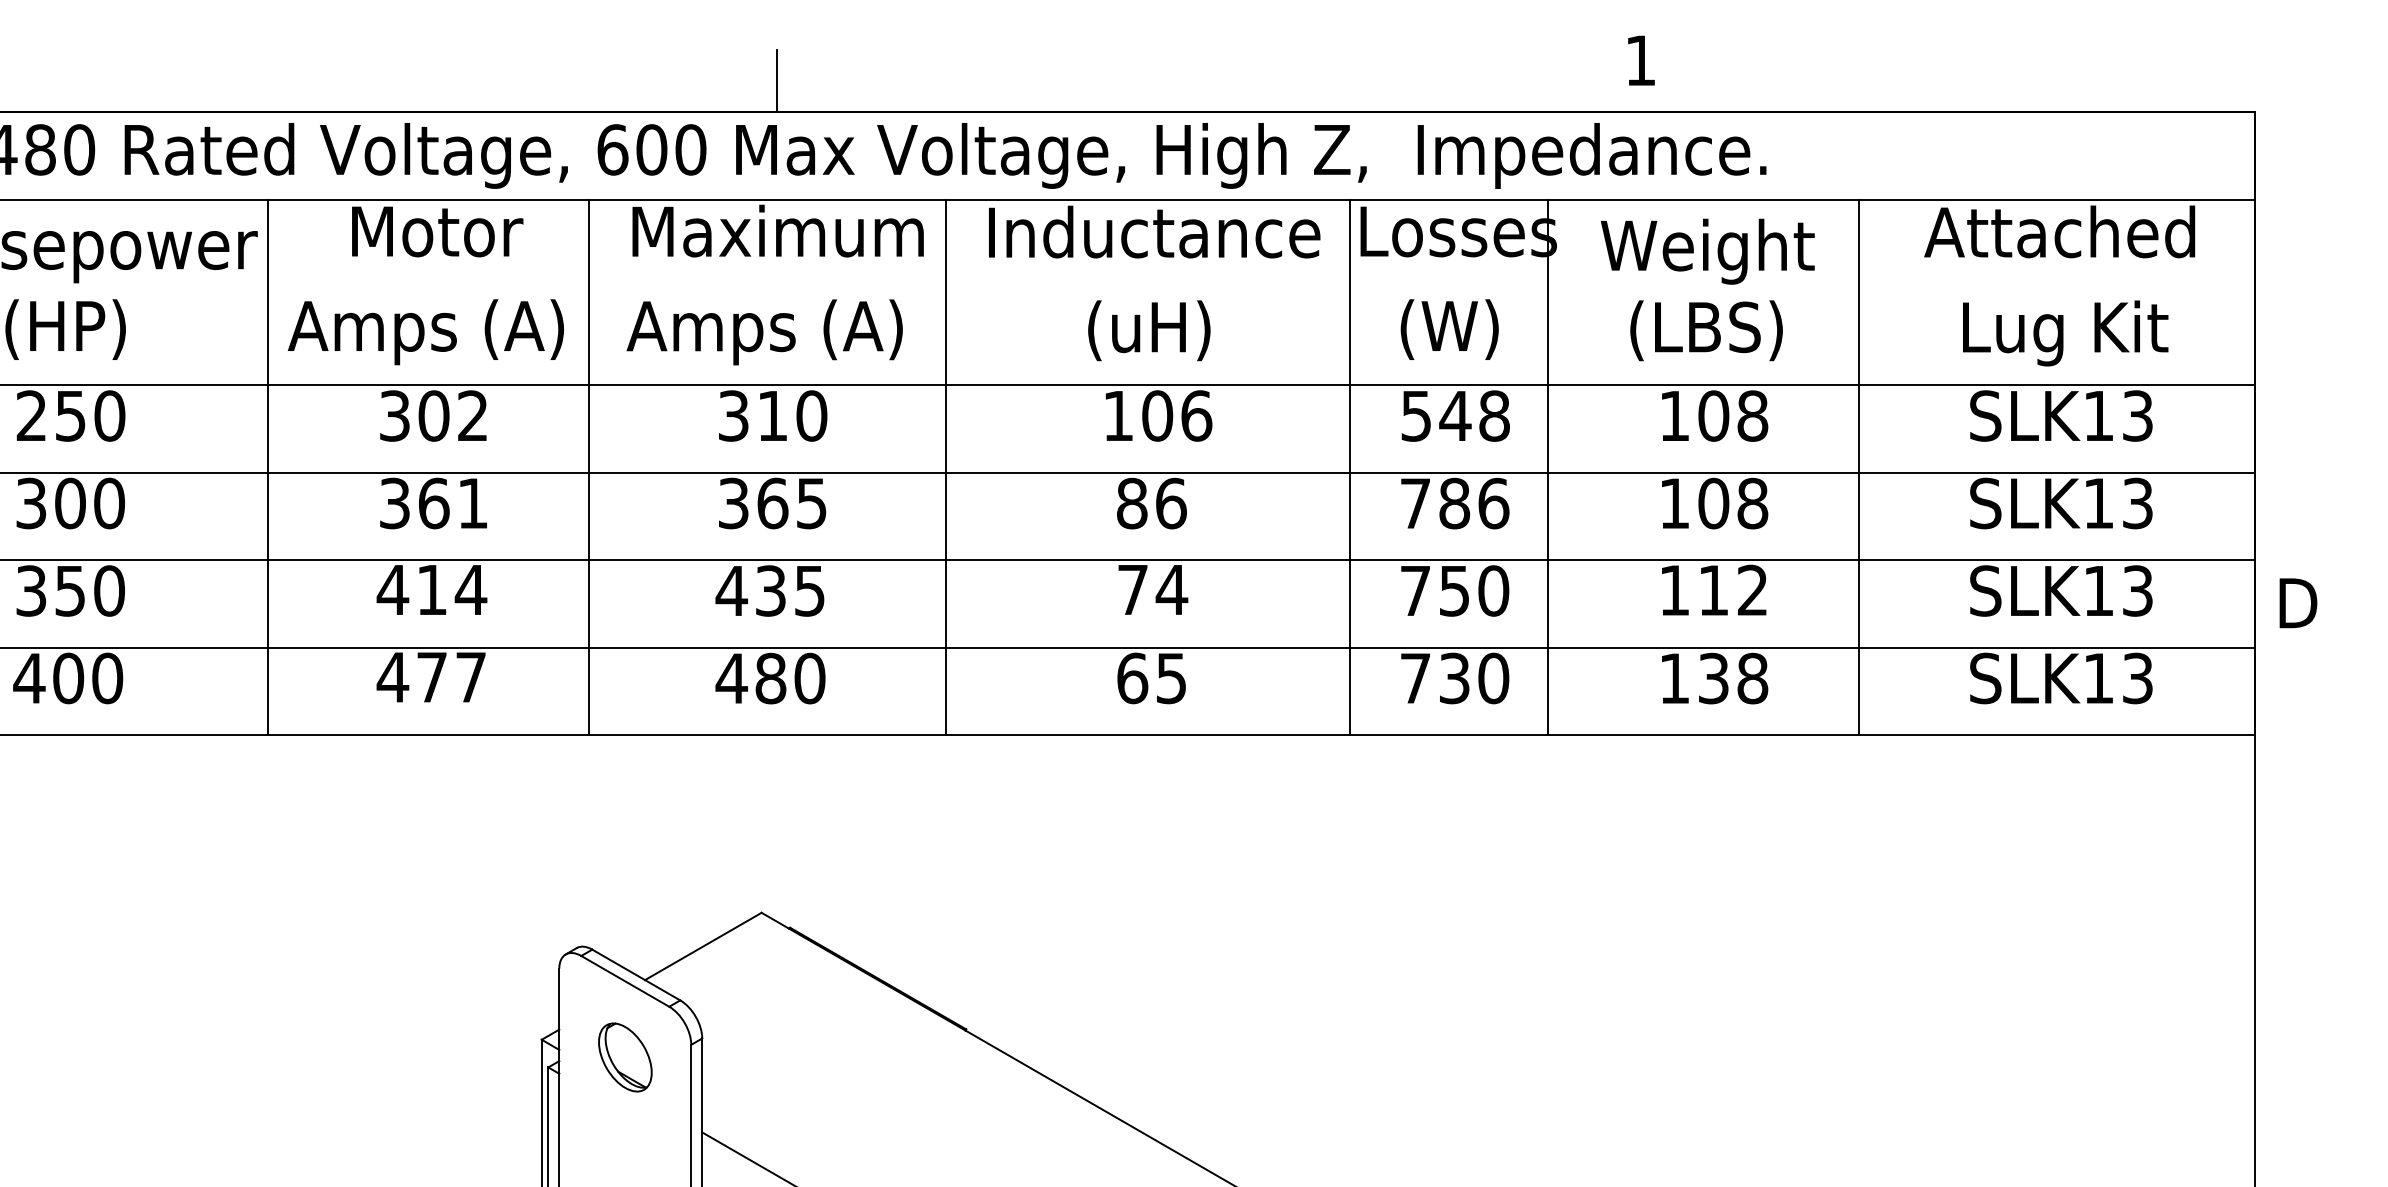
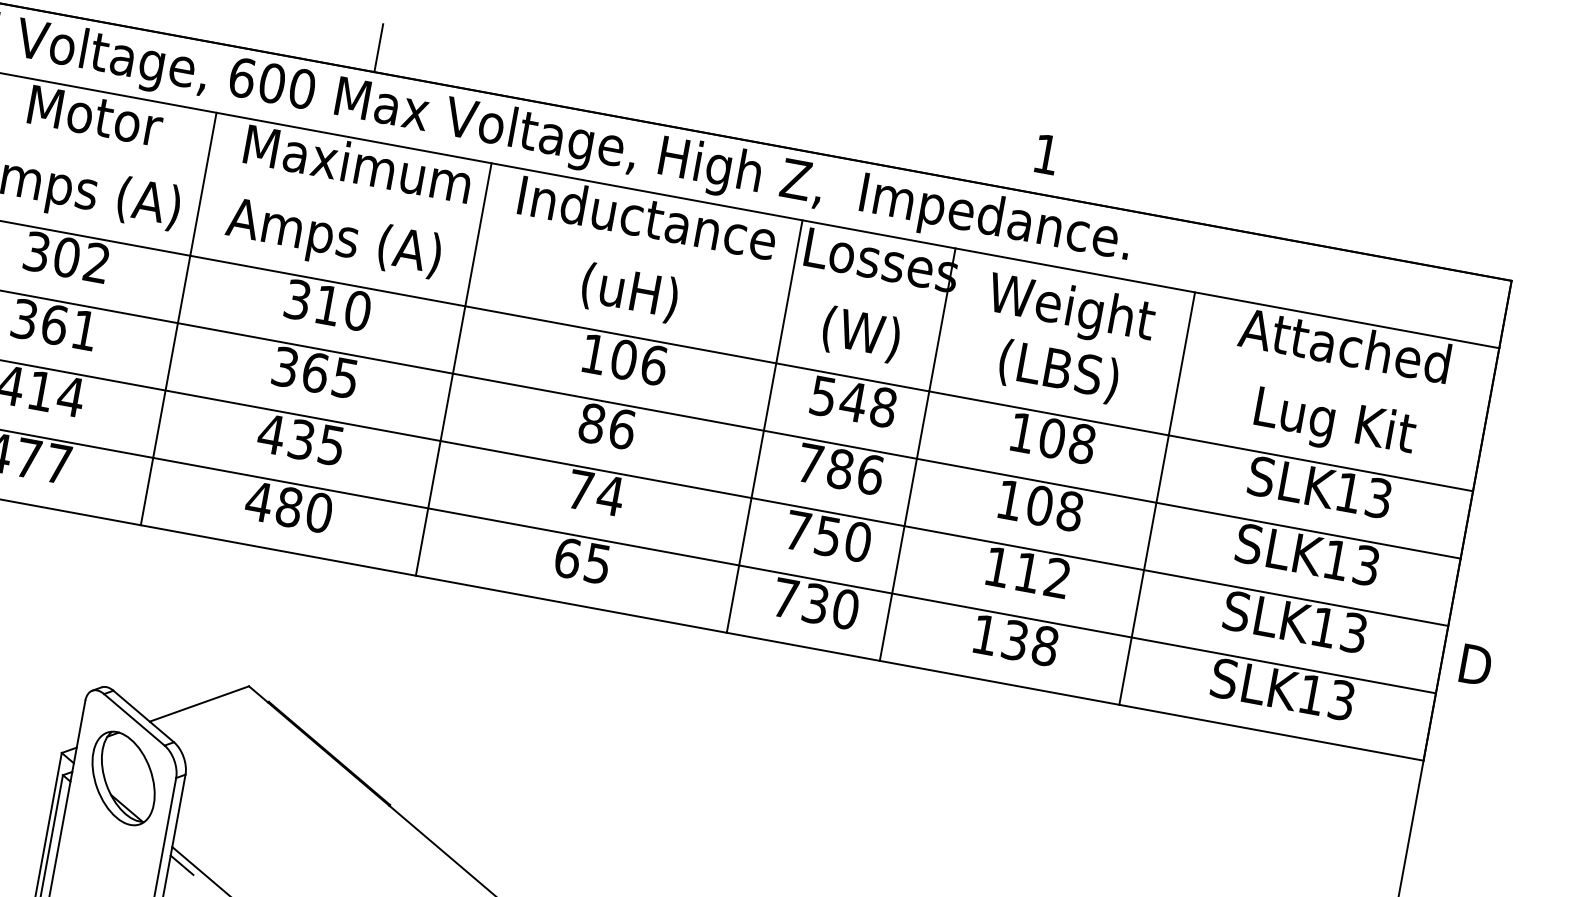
part: (625, 1057) -> (123, 778), size x1.67
line: (718, 1152) -> (181, 864), added

